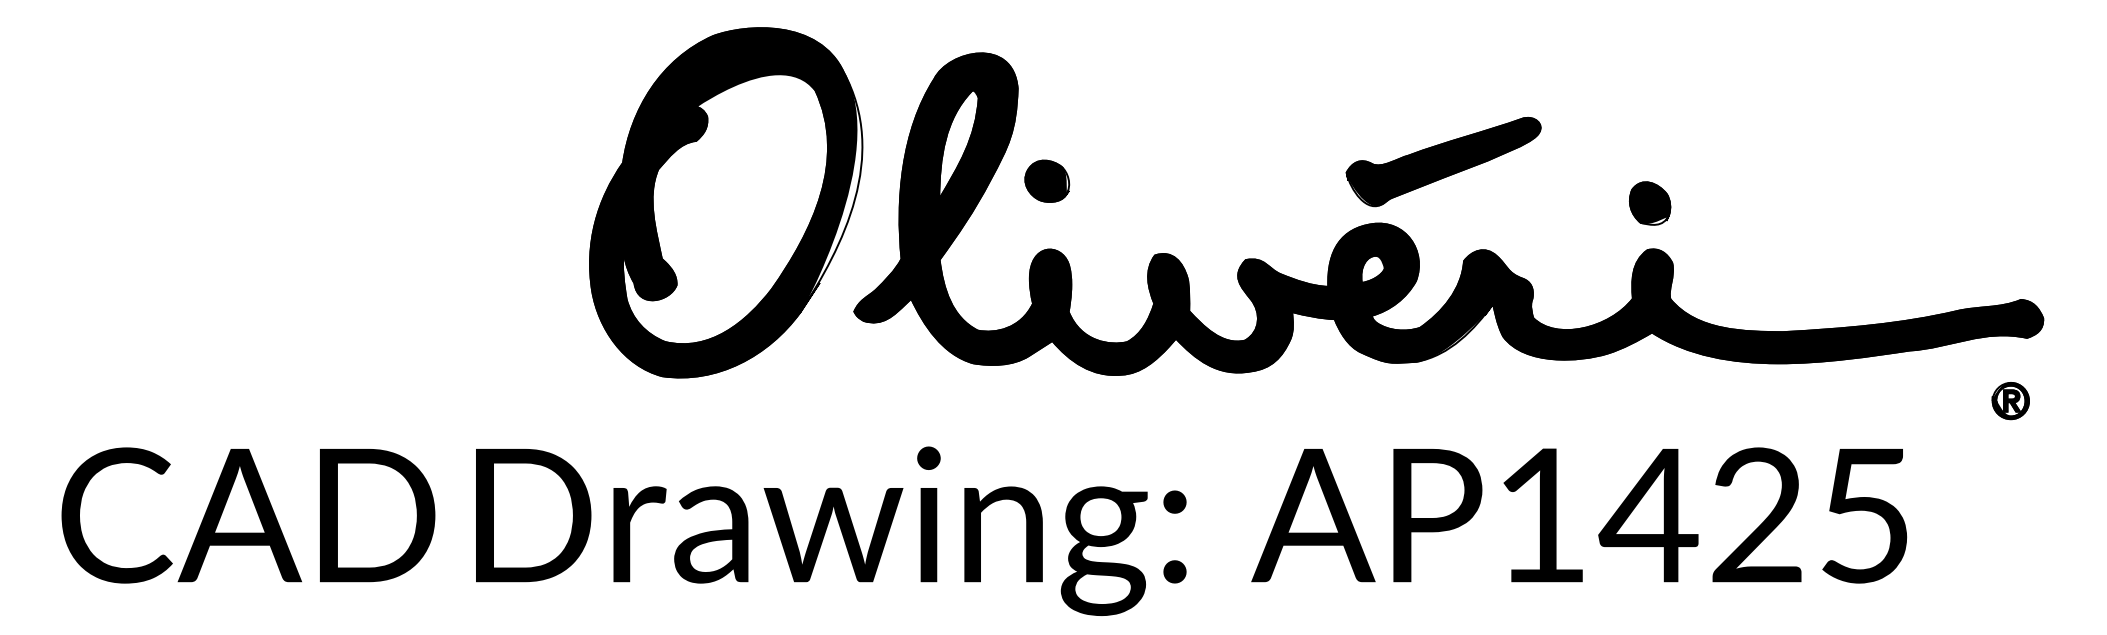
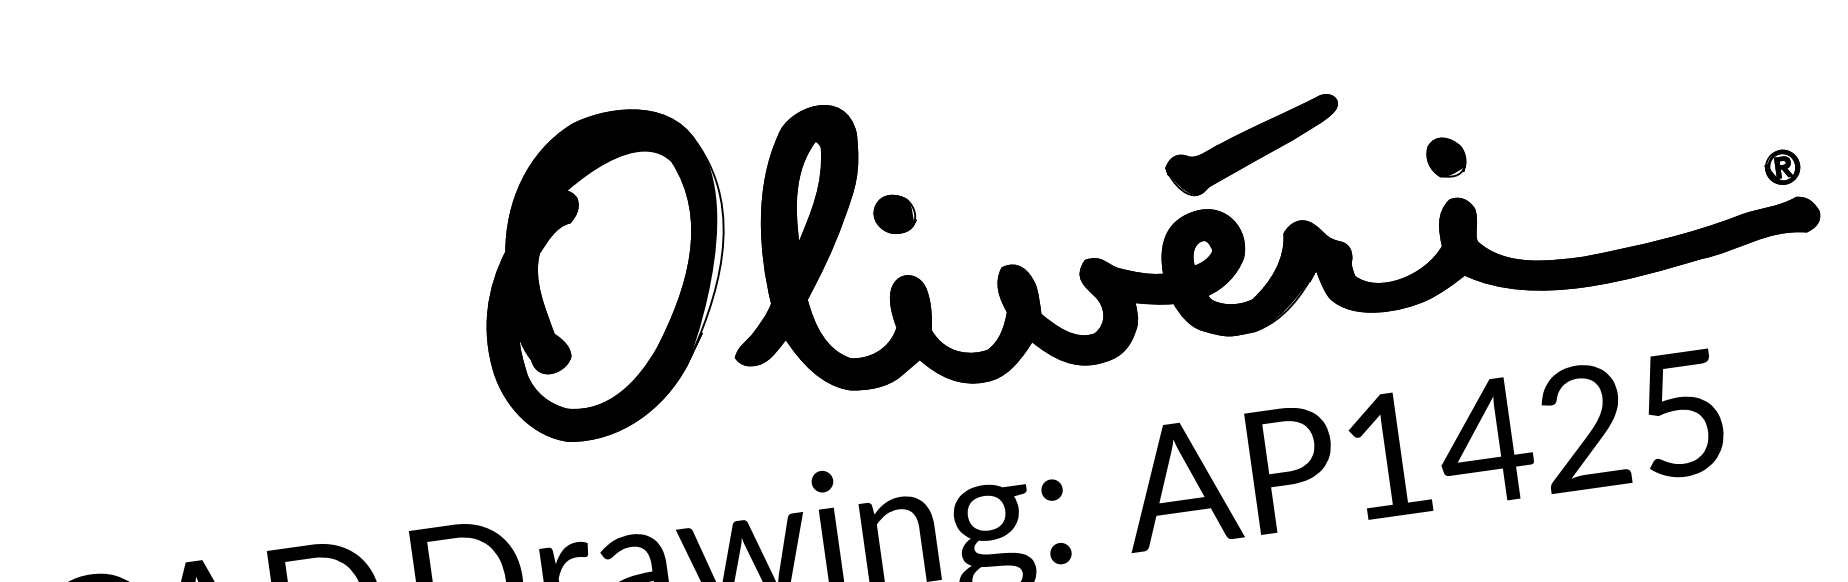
part: (2010, 401) -> (1782, 167), moved

